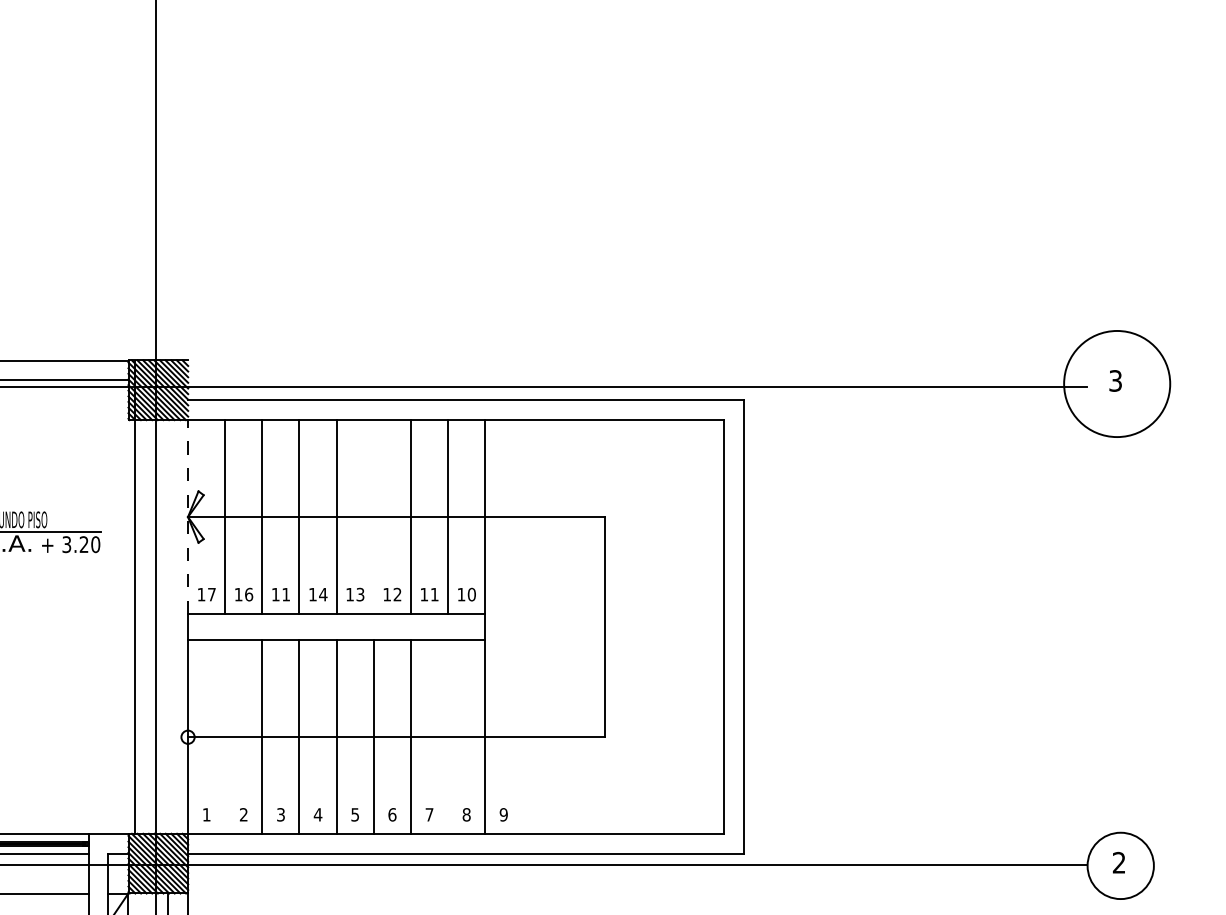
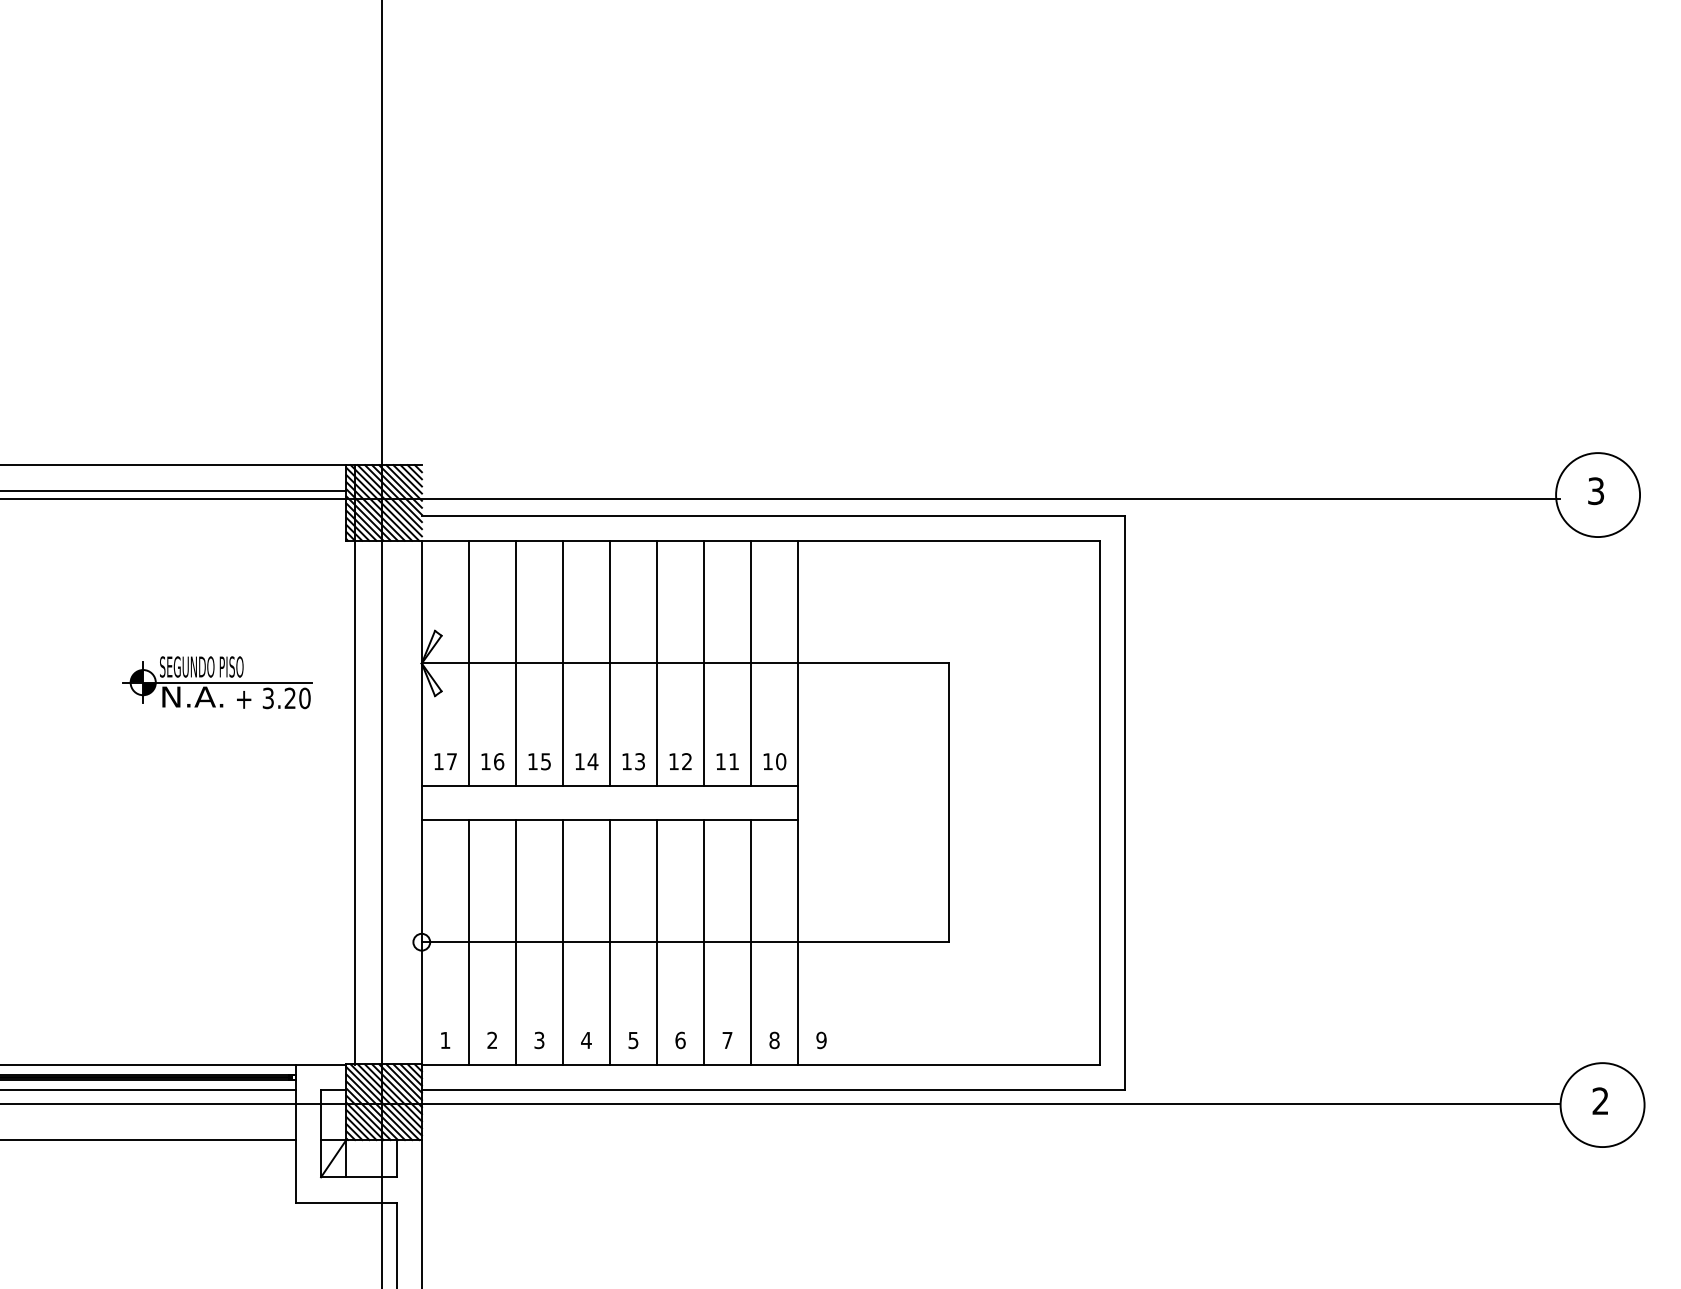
circle: (1117, 384) -> (1598, 495), size x0.62
line: (187, 517) -> (421, 663), dashed -> solid
line: (373, 517) -> (656, 663), added
text: (285, 594) -> (545, 761), 11 -> 15
line: (224, 736) -> (468, 941), added
line: (447, 736) -> (750, 941), added

